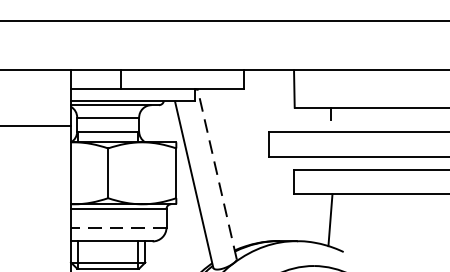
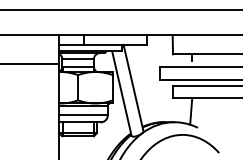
line: (217, 172) -> (133, 87), dashed -> solid
line: (118, 227) -> (83, 115), dashed -> solid

